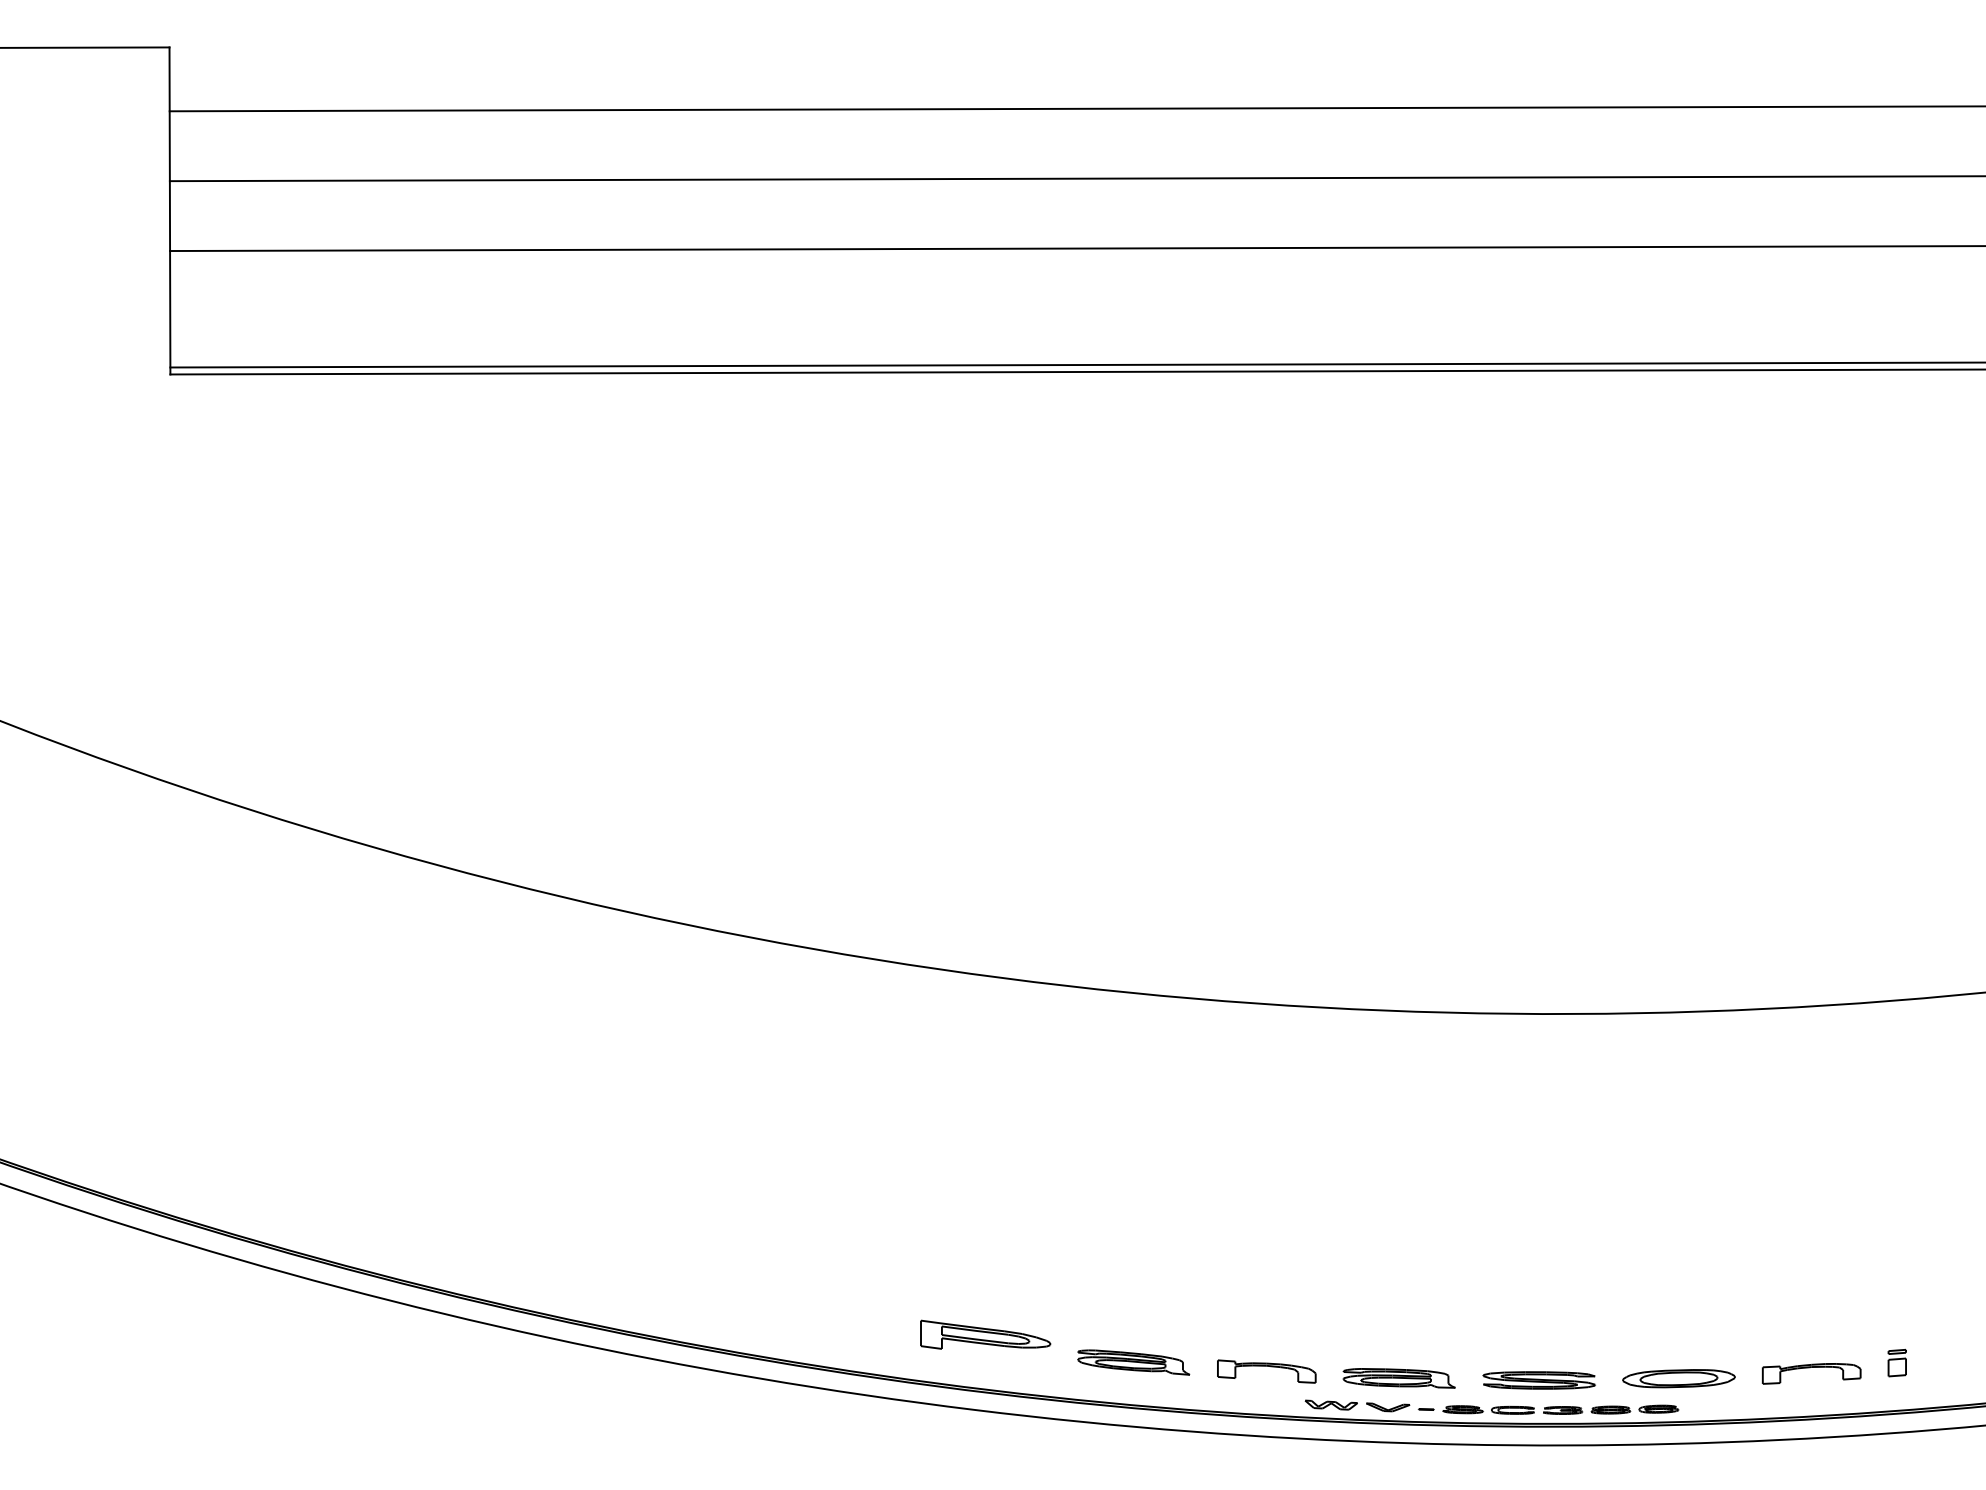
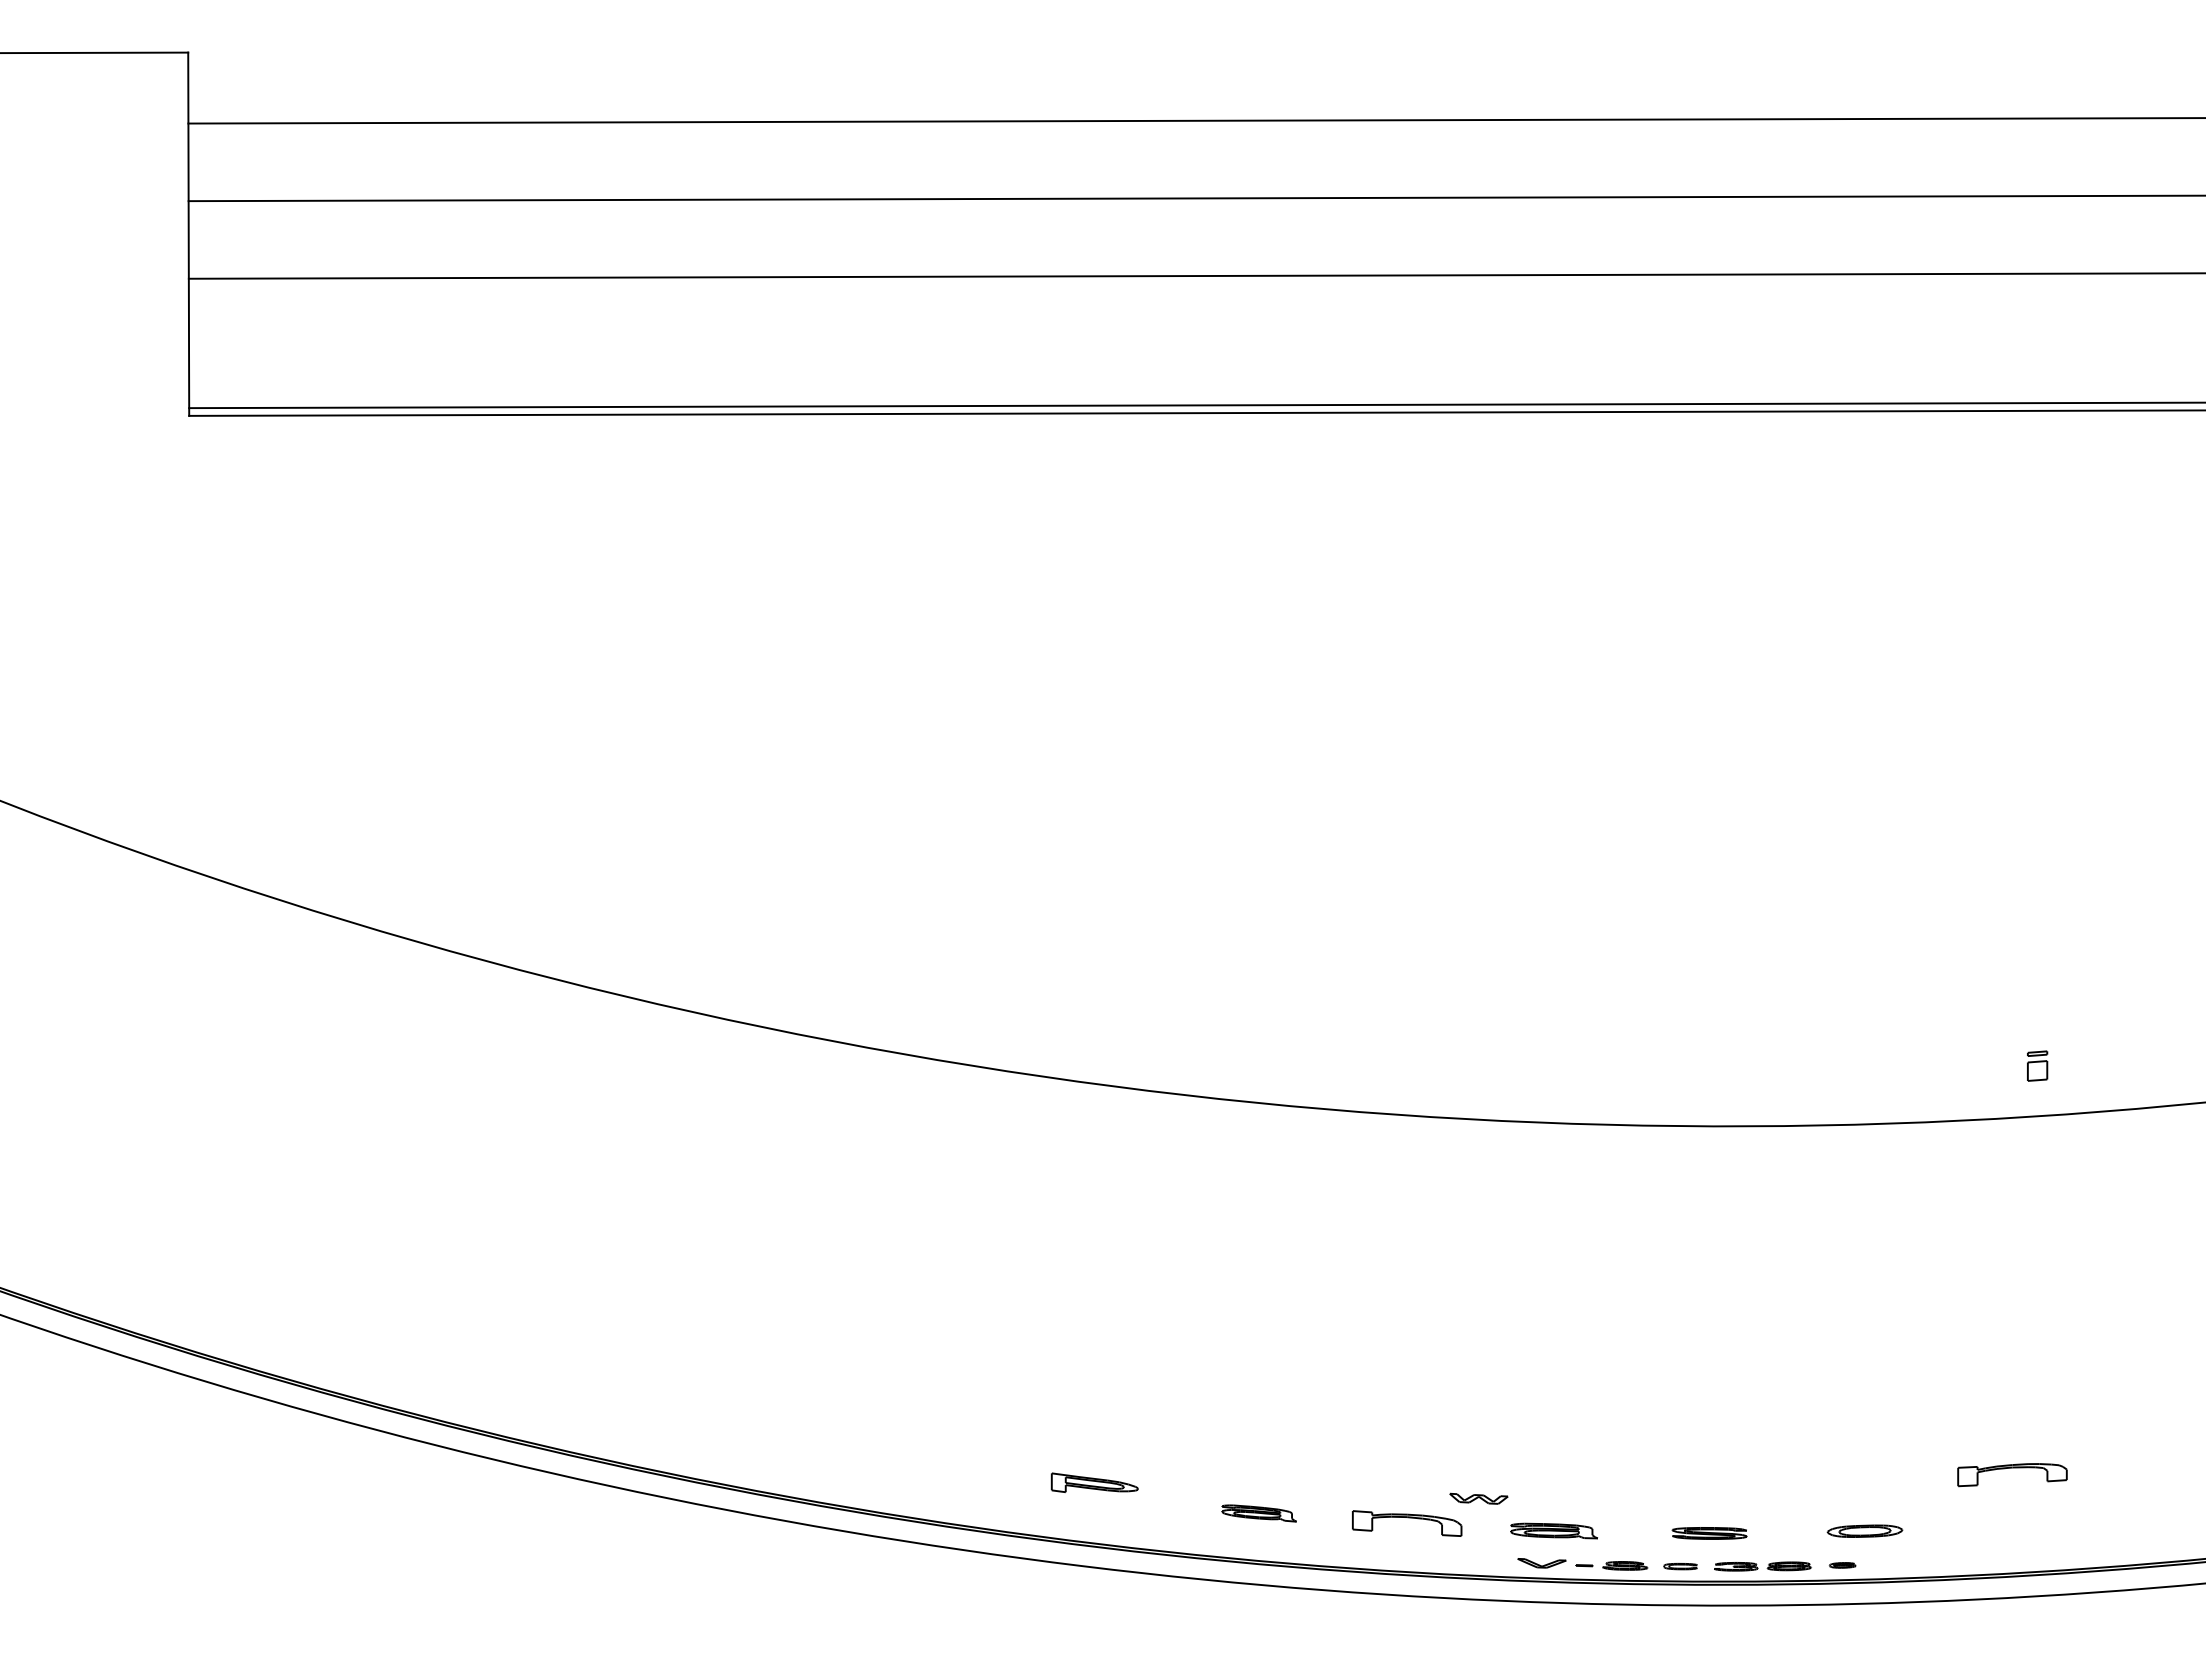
part: (985, 1334) -> (1094, 1482), size x0.6
part: (1132, 1362) -> (1258, 1513), size x0.6
part: (1897, 1362) -> (2037, 1065), moved
part: (1811, 1367) -> (2012, 1468), moved
part: (1398, 1377) -> (1553, 1530), size x0.7
part: (1678, 1377) -> (1864, 1530), size x0.6
part: (1538, 1380) -> (1709, 1533), size x0.6
part: (1331, 1404) -> (1478, 1498), moved
part: (1658, 1409) -> (1842, 1565), size x0.6
part: (1512, 1410) -> (1680, 1566), size x0.7

